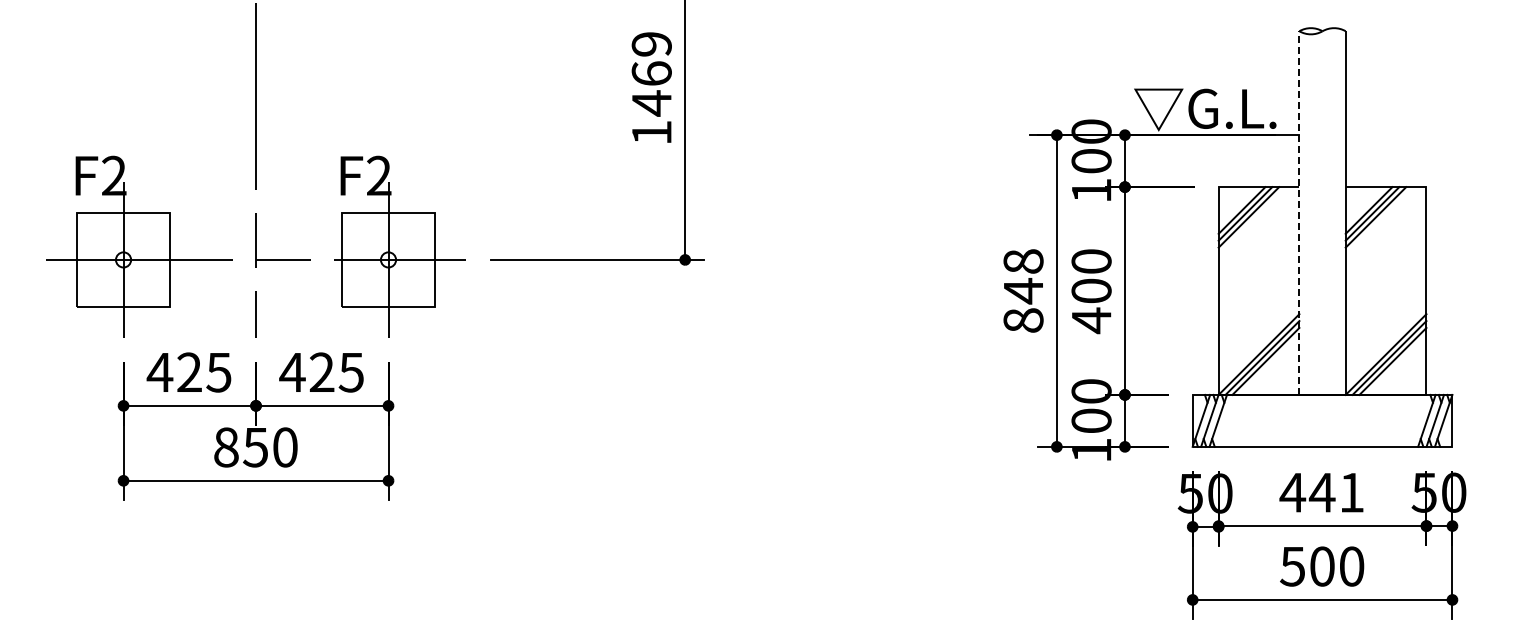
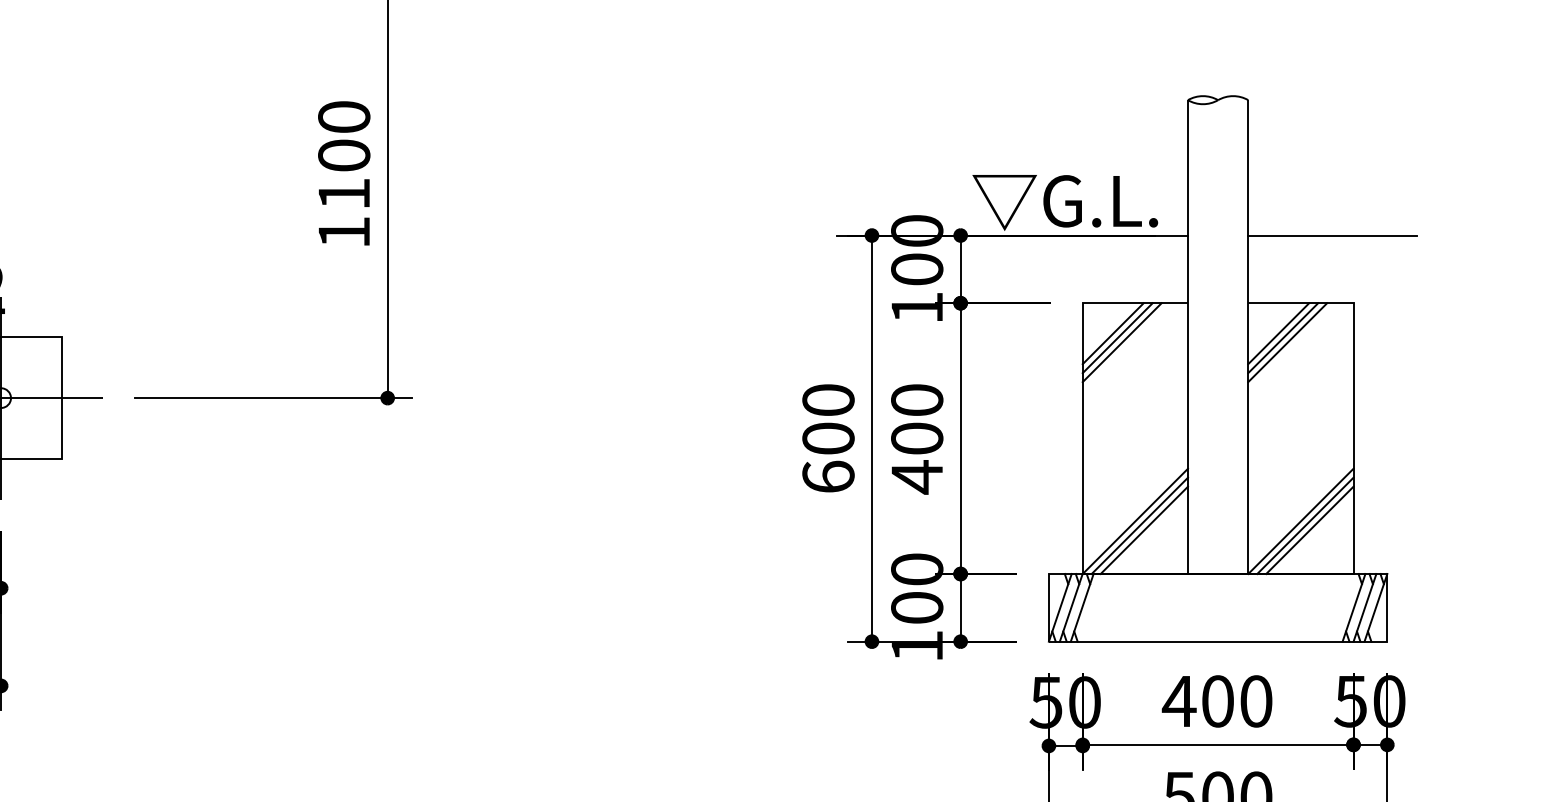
text: (651, 74) -> (343, 156), 1469 -> 1100
line: (1410, 135) -> (1332, 235), added
line: (1299, 213) -> (1188, 337), dashed -> solid
text: (1023, 290) -> (828, 437), 848 -> 600
text: (1336, 492) -> (1236, 701), 441 -> 400

